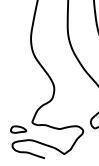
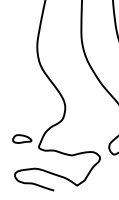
part: (18, 129) -> (22, 138), moved

